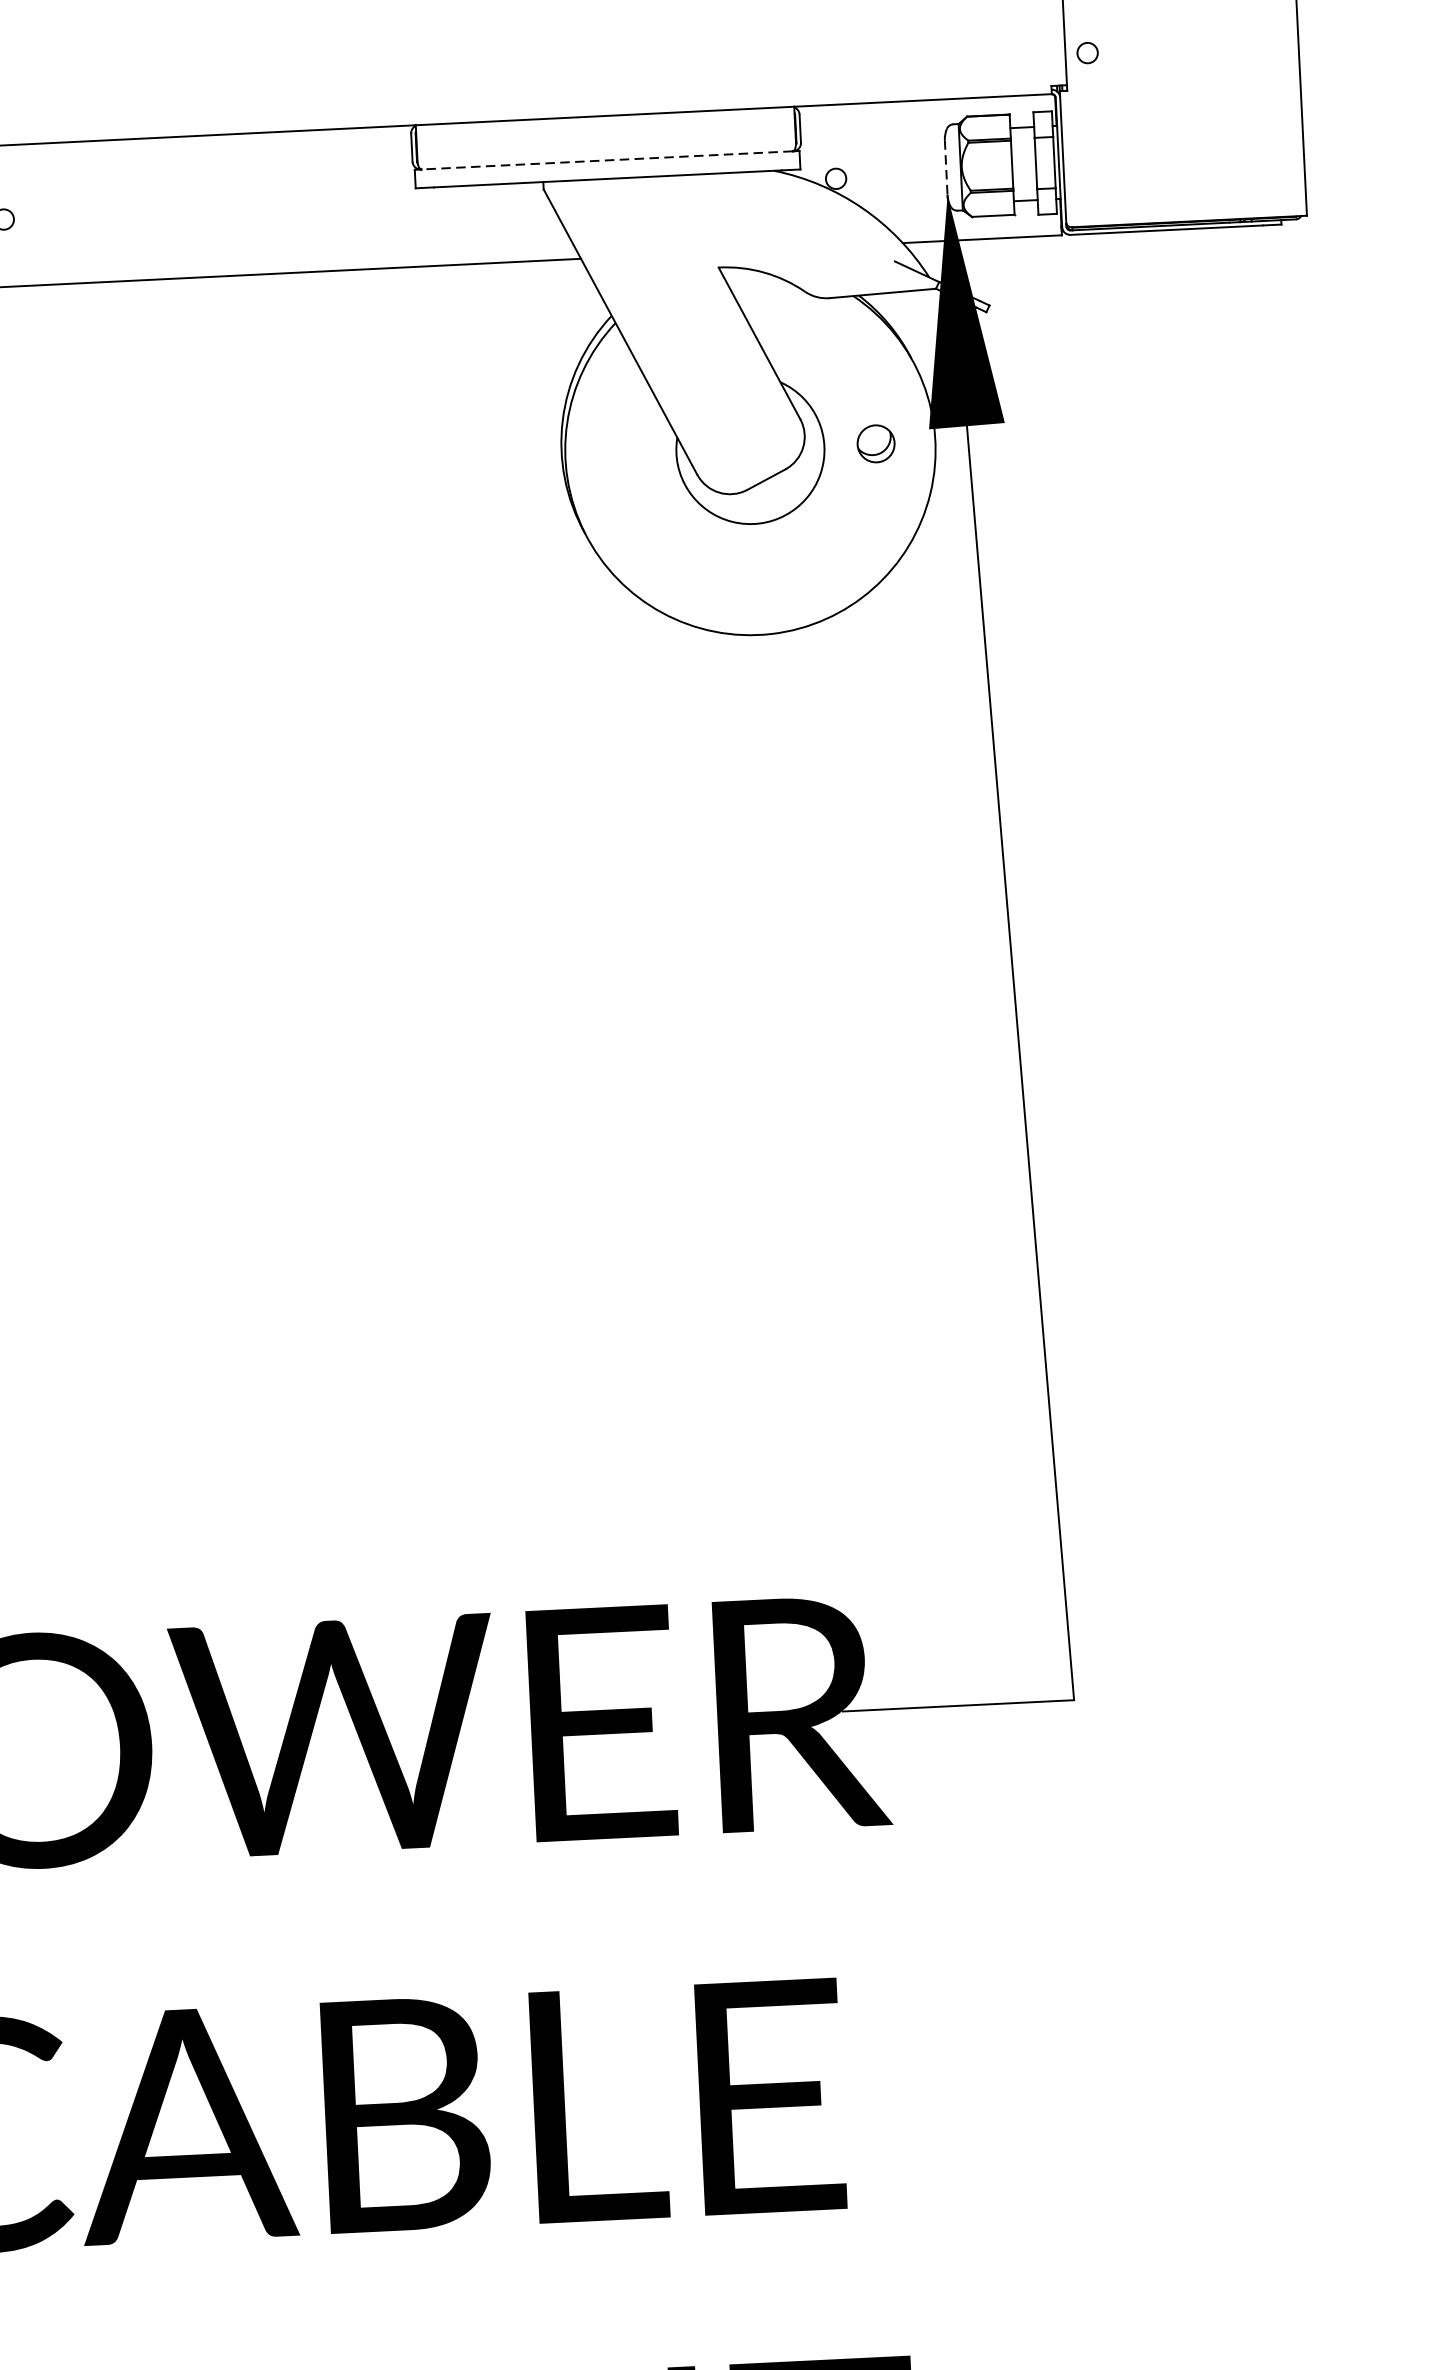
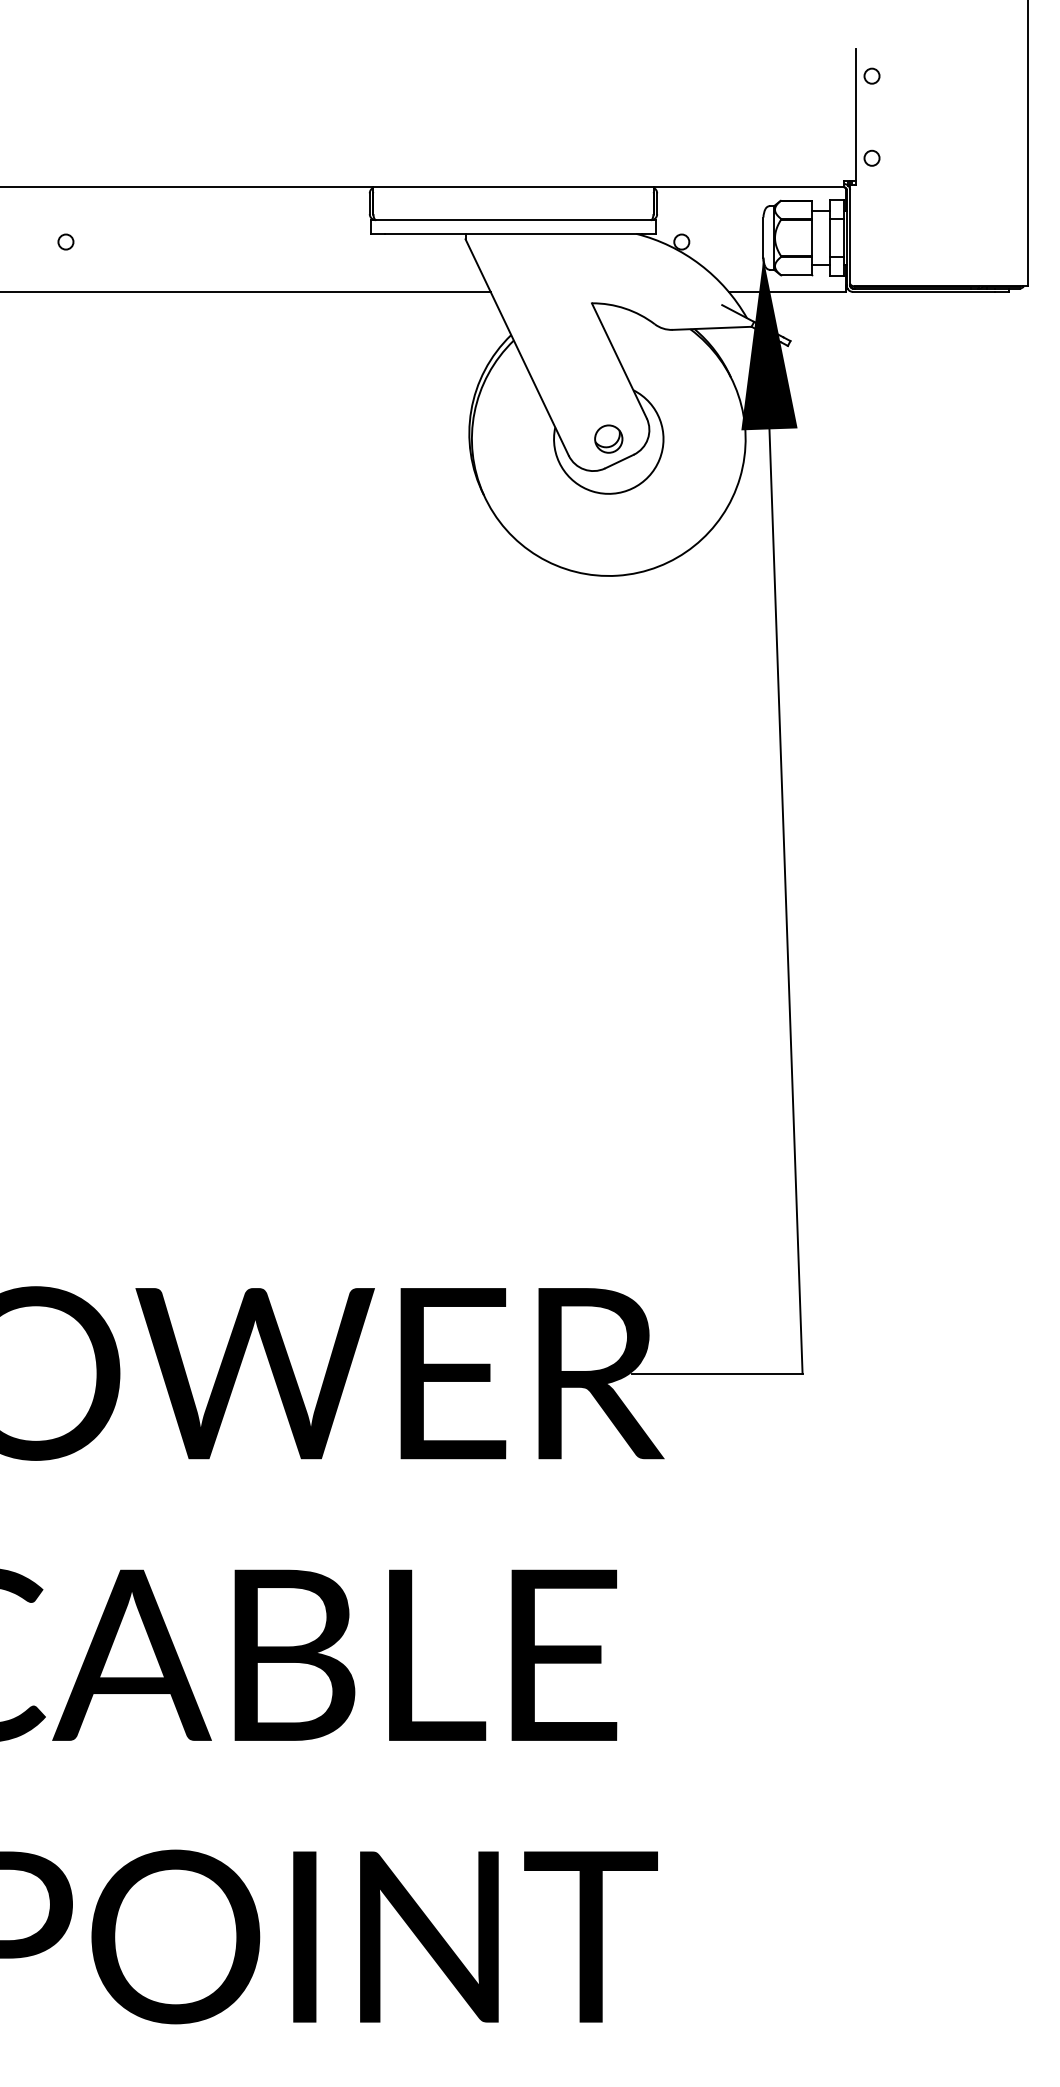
line: (605, 160) -> (512, 220), dashed -> solid
line: (946, 168) -> (763, 238), dashed -> solid
part: (875, 443) -> (608, 438), moved

